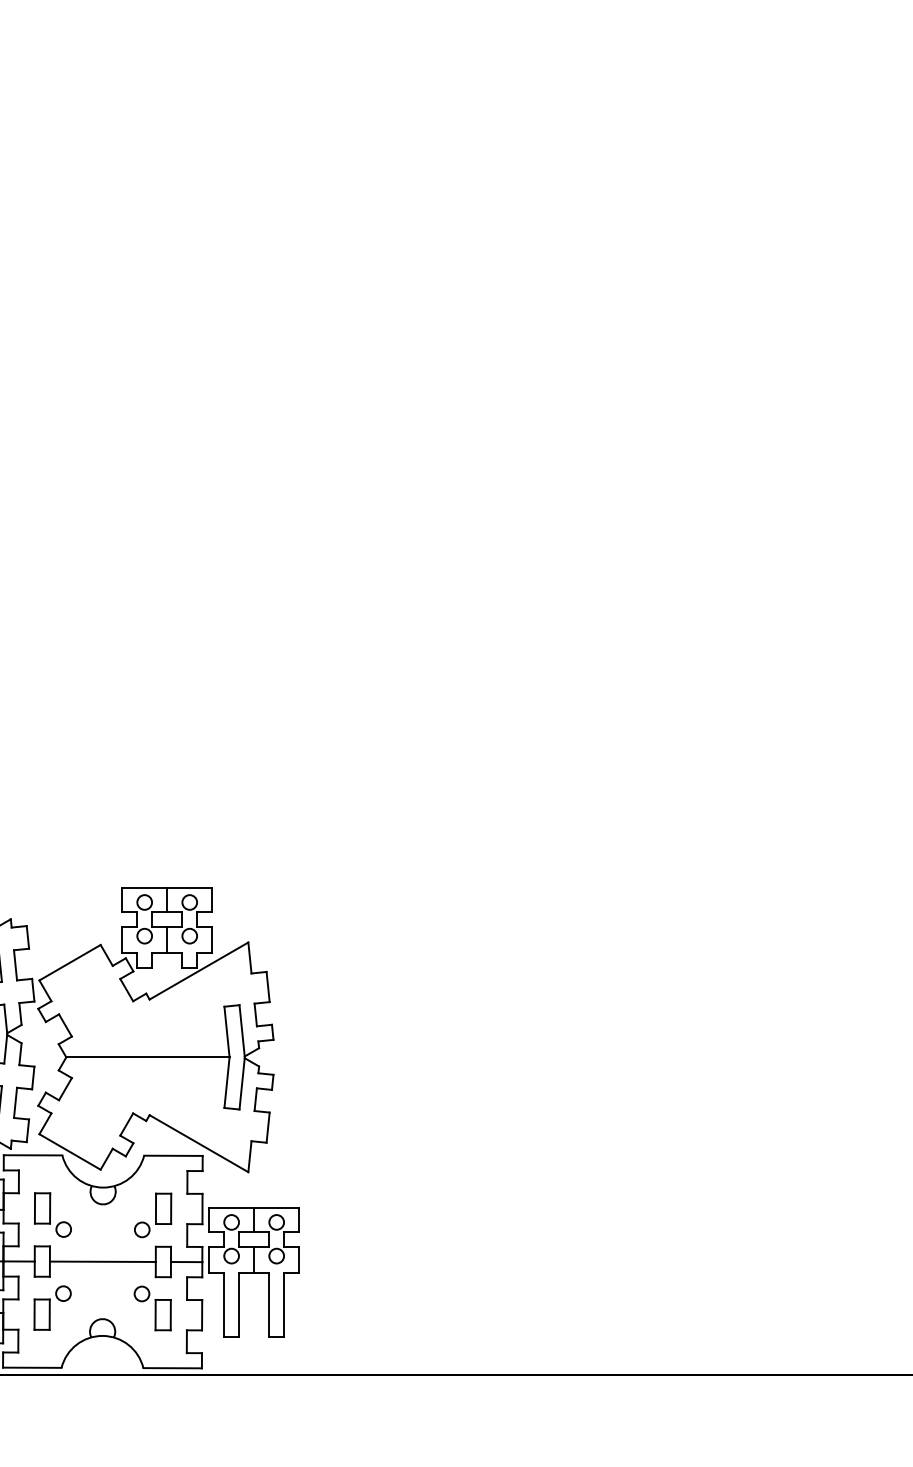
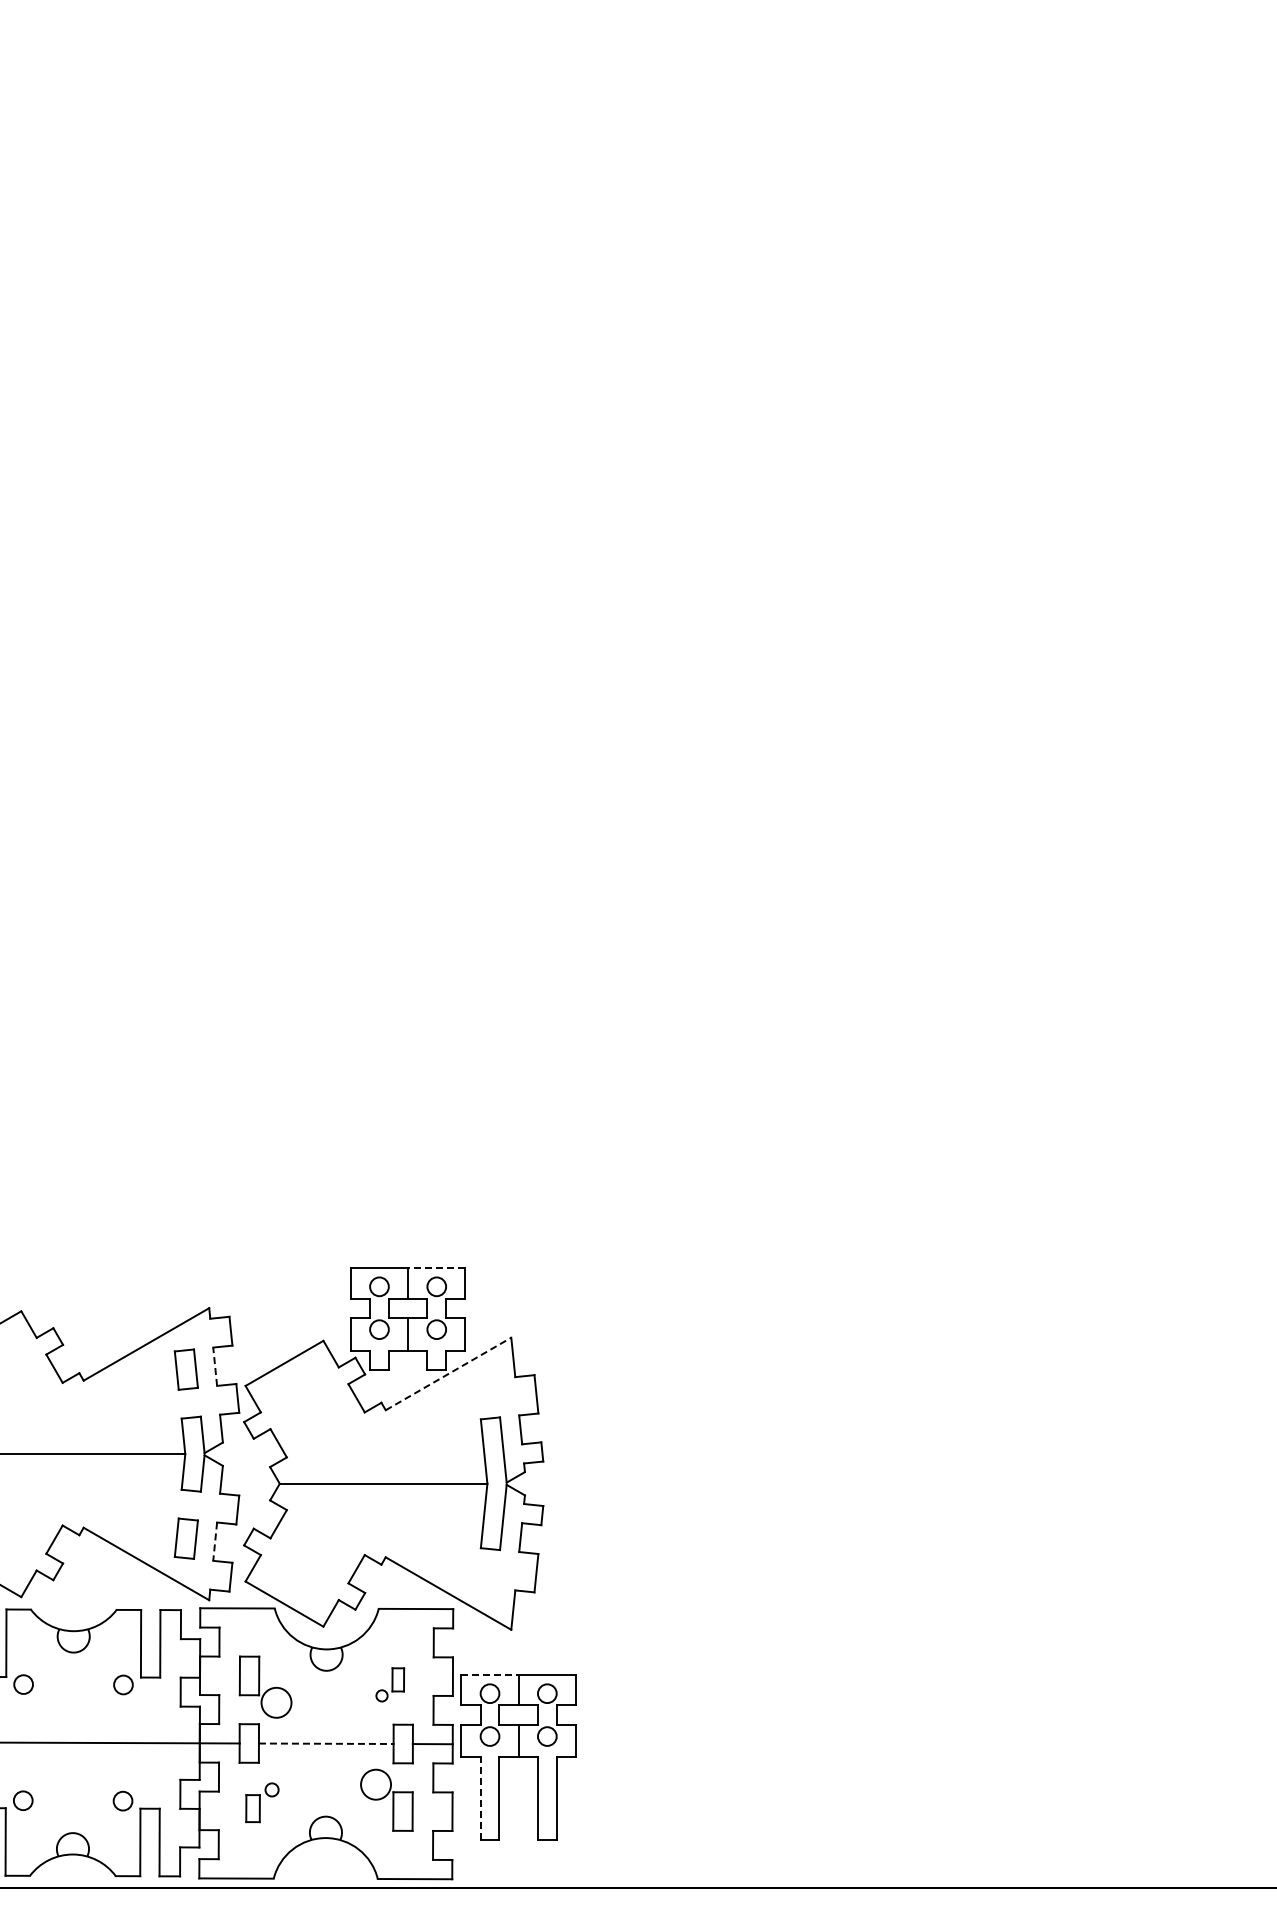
line: (189, 888) -> (436, 1268), solid -> dashed
line: (15, 965) -> (215, 1366), solid -> dashed
line: (198, 970) -> (448, 1373), solid -> dashed
line: (15, 1103) -> (215, 1542), solid -> dashed
line: (232, 1207) -> (490, 1674), solid -> dashed
part: (153, 1215) -> (390, 1684), size x0.6
circle: (63, 1229) -> (276, 1702), size x1.6
line: (103, 1261) -> (326, 1743), solid -> dashed
circle: (141, 1293) -> (375, 1784), size x1.6
line: (224, 1304) -> (480, 1798), solid -> dashed
part: (52, 1307) -> (262, 1802), size x0.7

